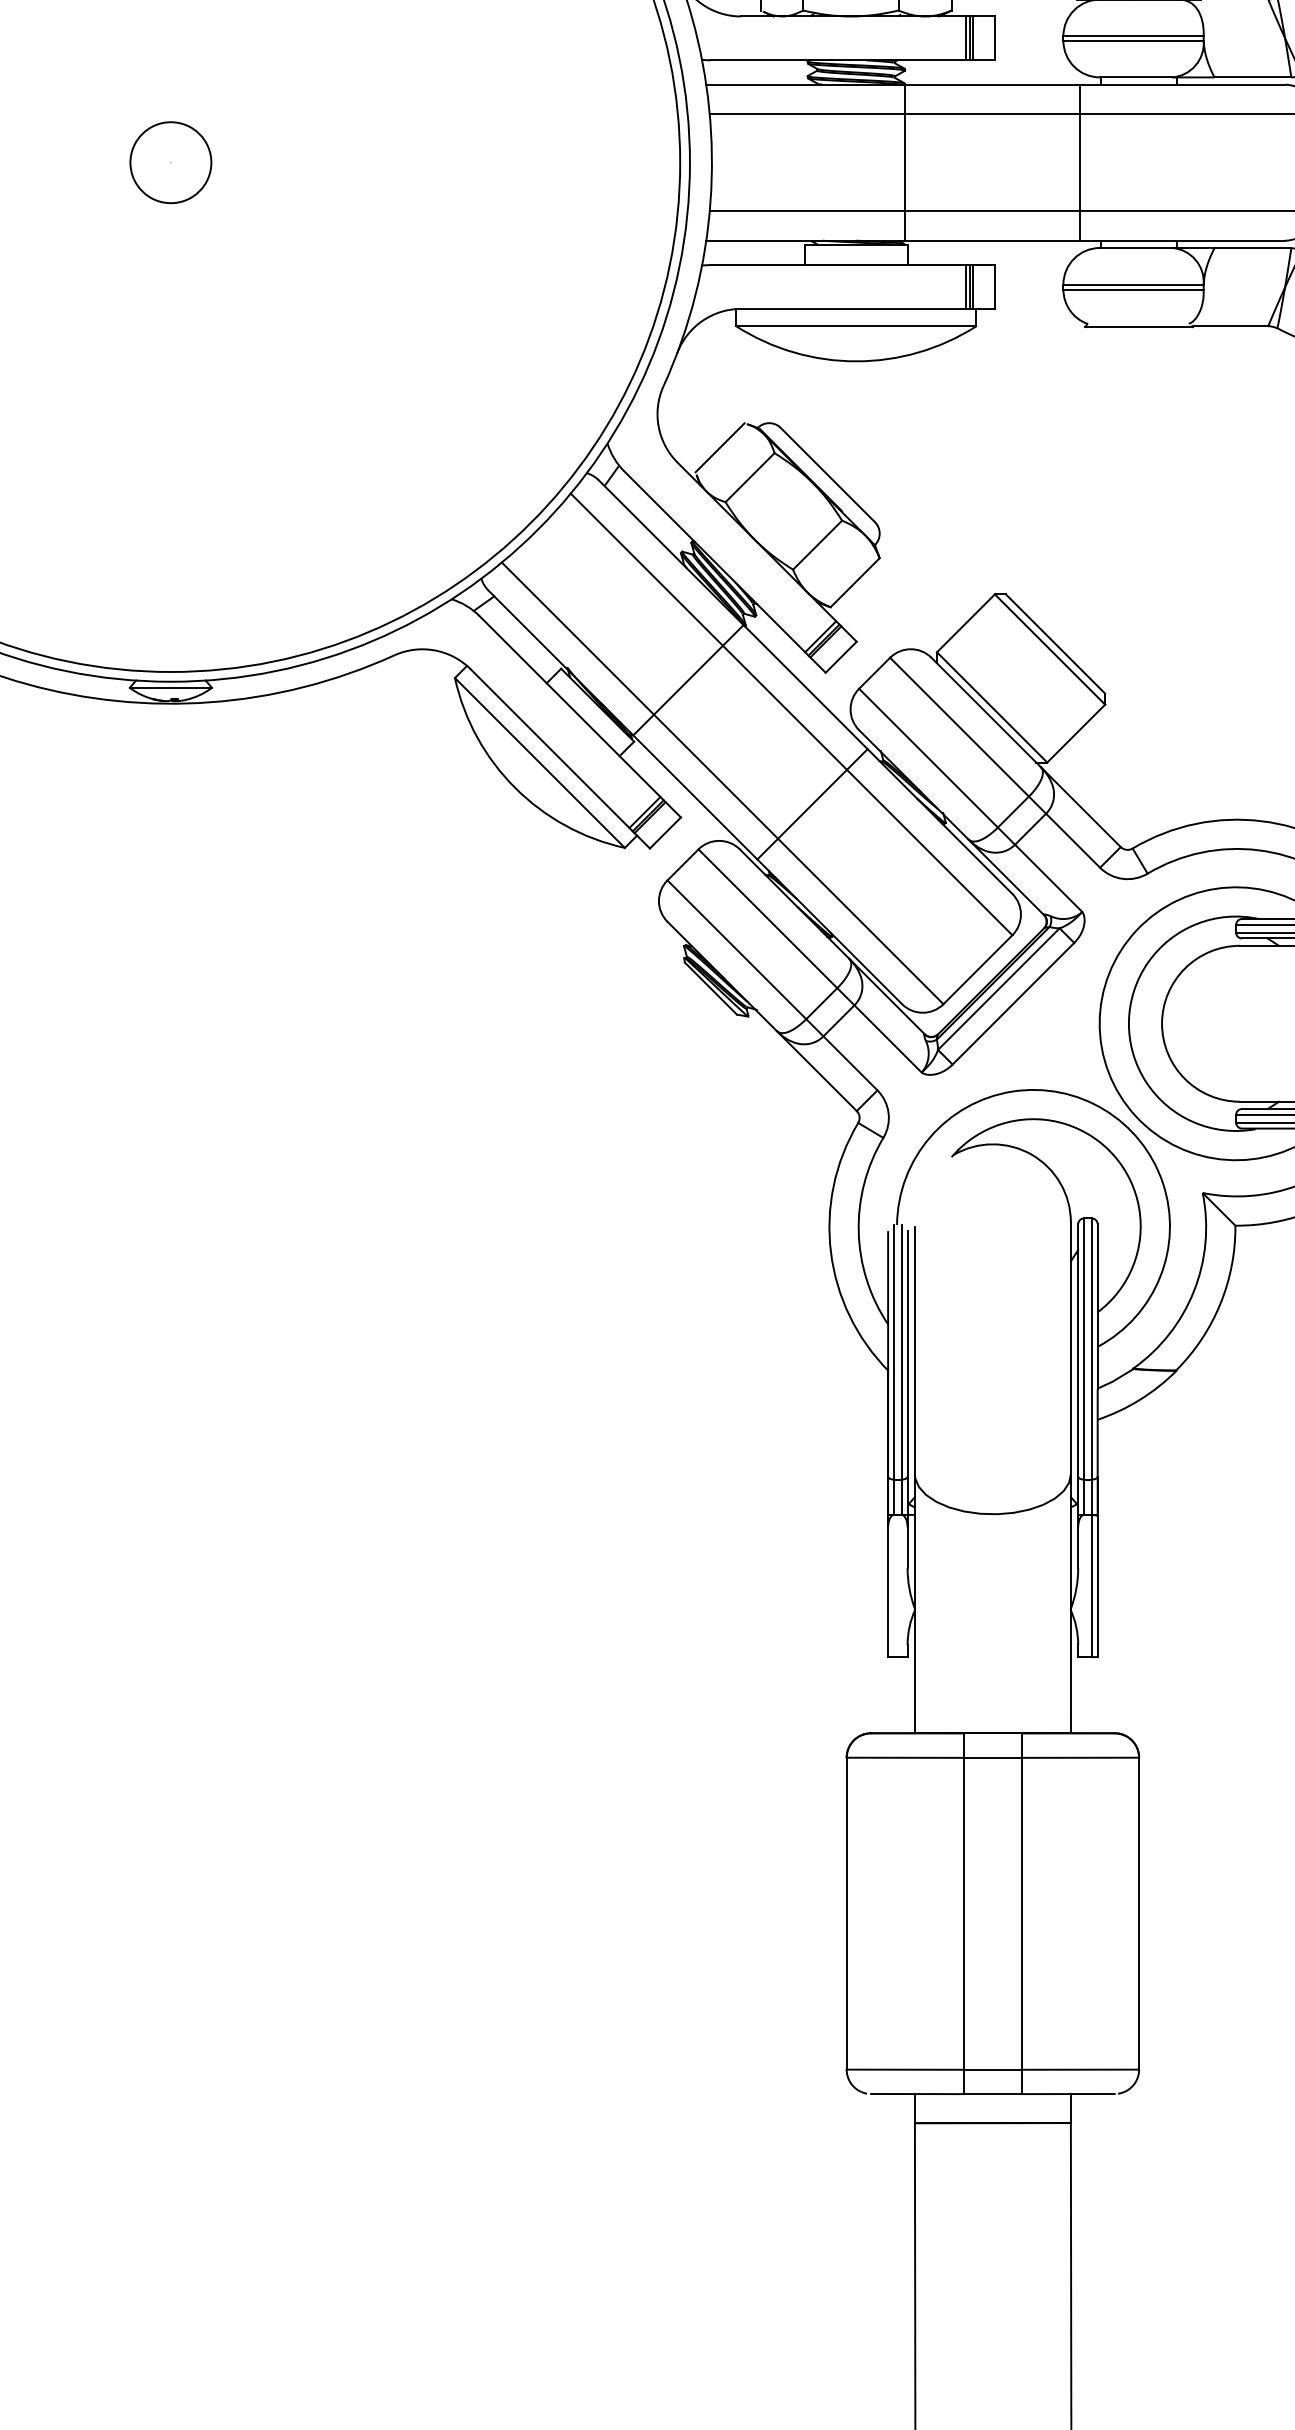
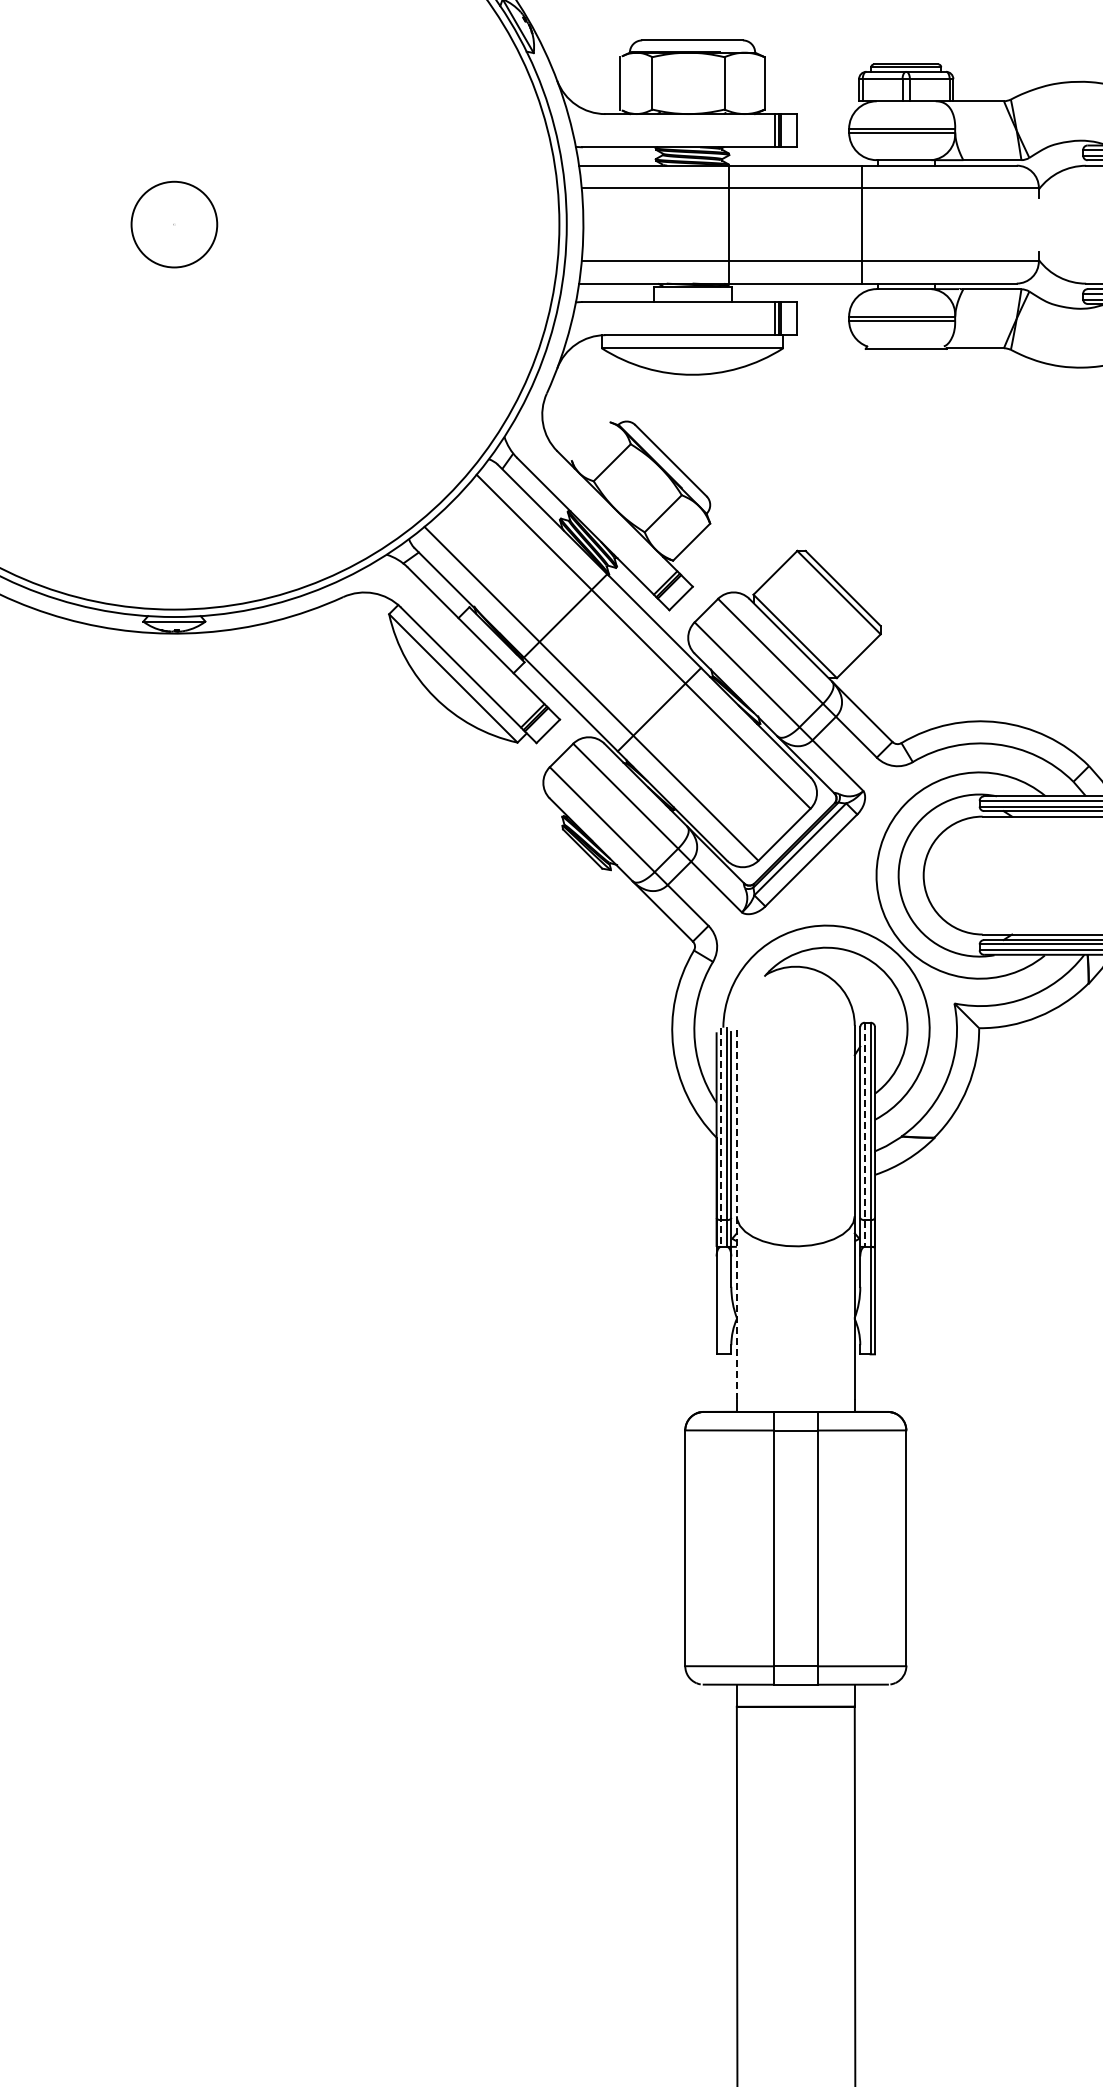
circle: (171, 162) -> (174, 224), size x1.4
line: (719, 446) -> (589, 439), removed
line: (1083, 1367) -> (864, 1135), solid -> dashed
line: (894, 1370) -> (721, 1137), solid -> dashed
line: (914, 1472) -> (736, 1214), solid -> dashed

